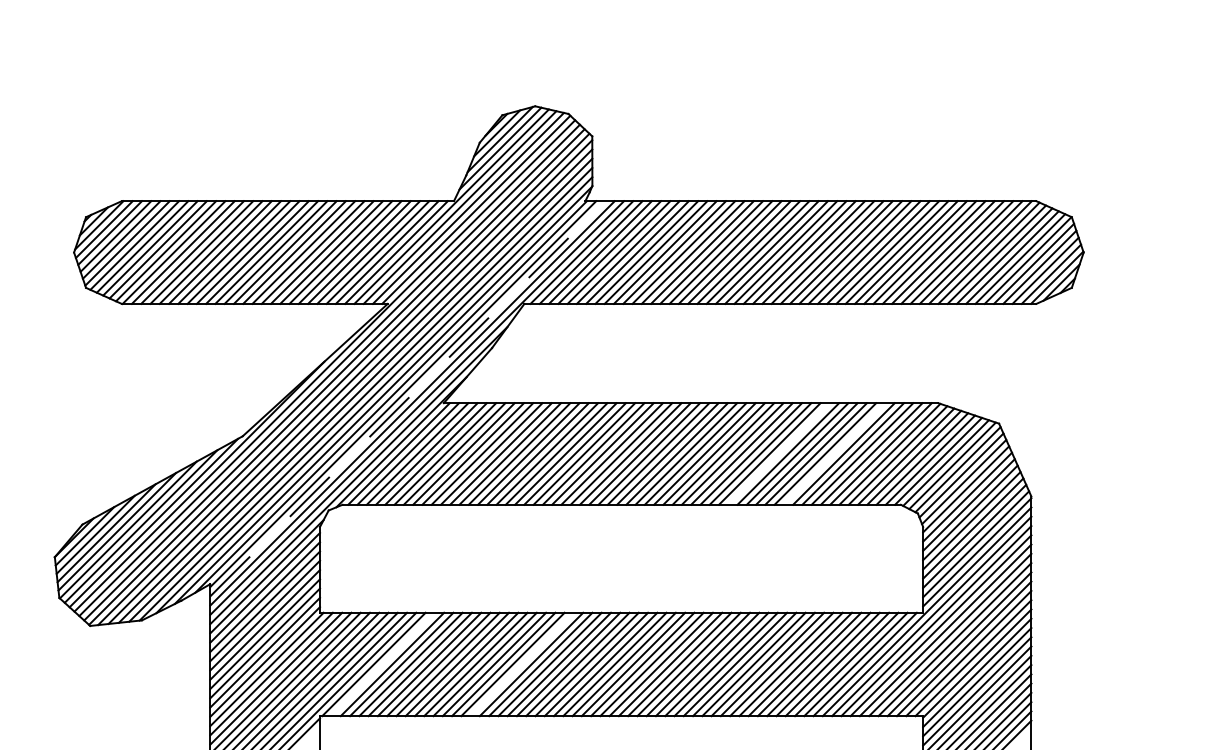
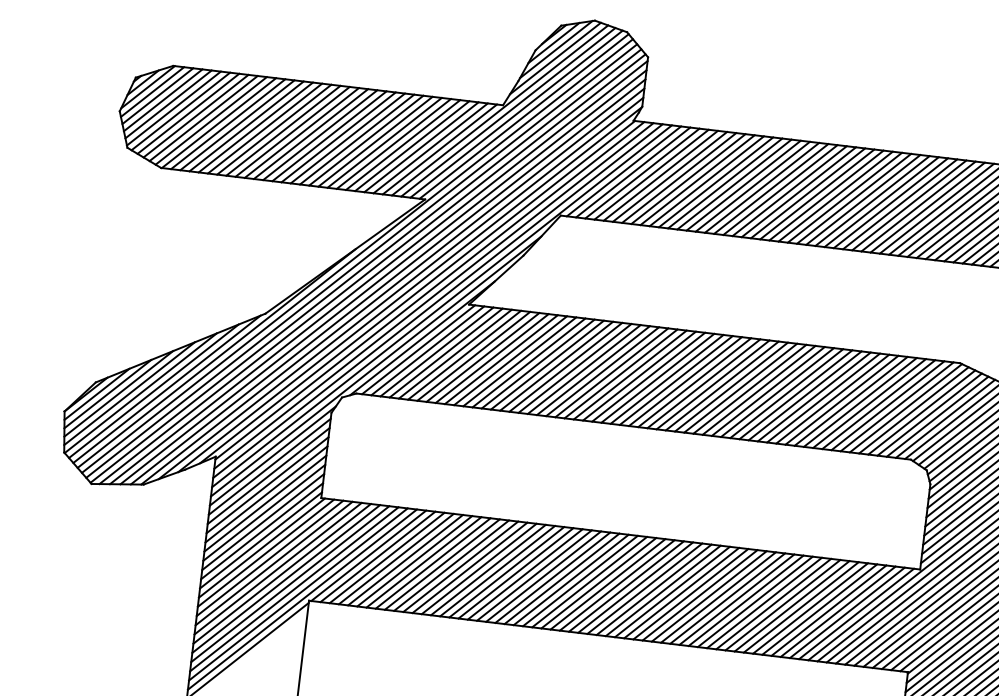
line: (408, 398) -> (434, 295), dashed -> solid
line: (778, 453) -> (795, 394), added
line: (834, 453) -> (851, 400), added
line: (382, 664) -> (377, 556), added
line: (521, 664) -> (515, 573), added

